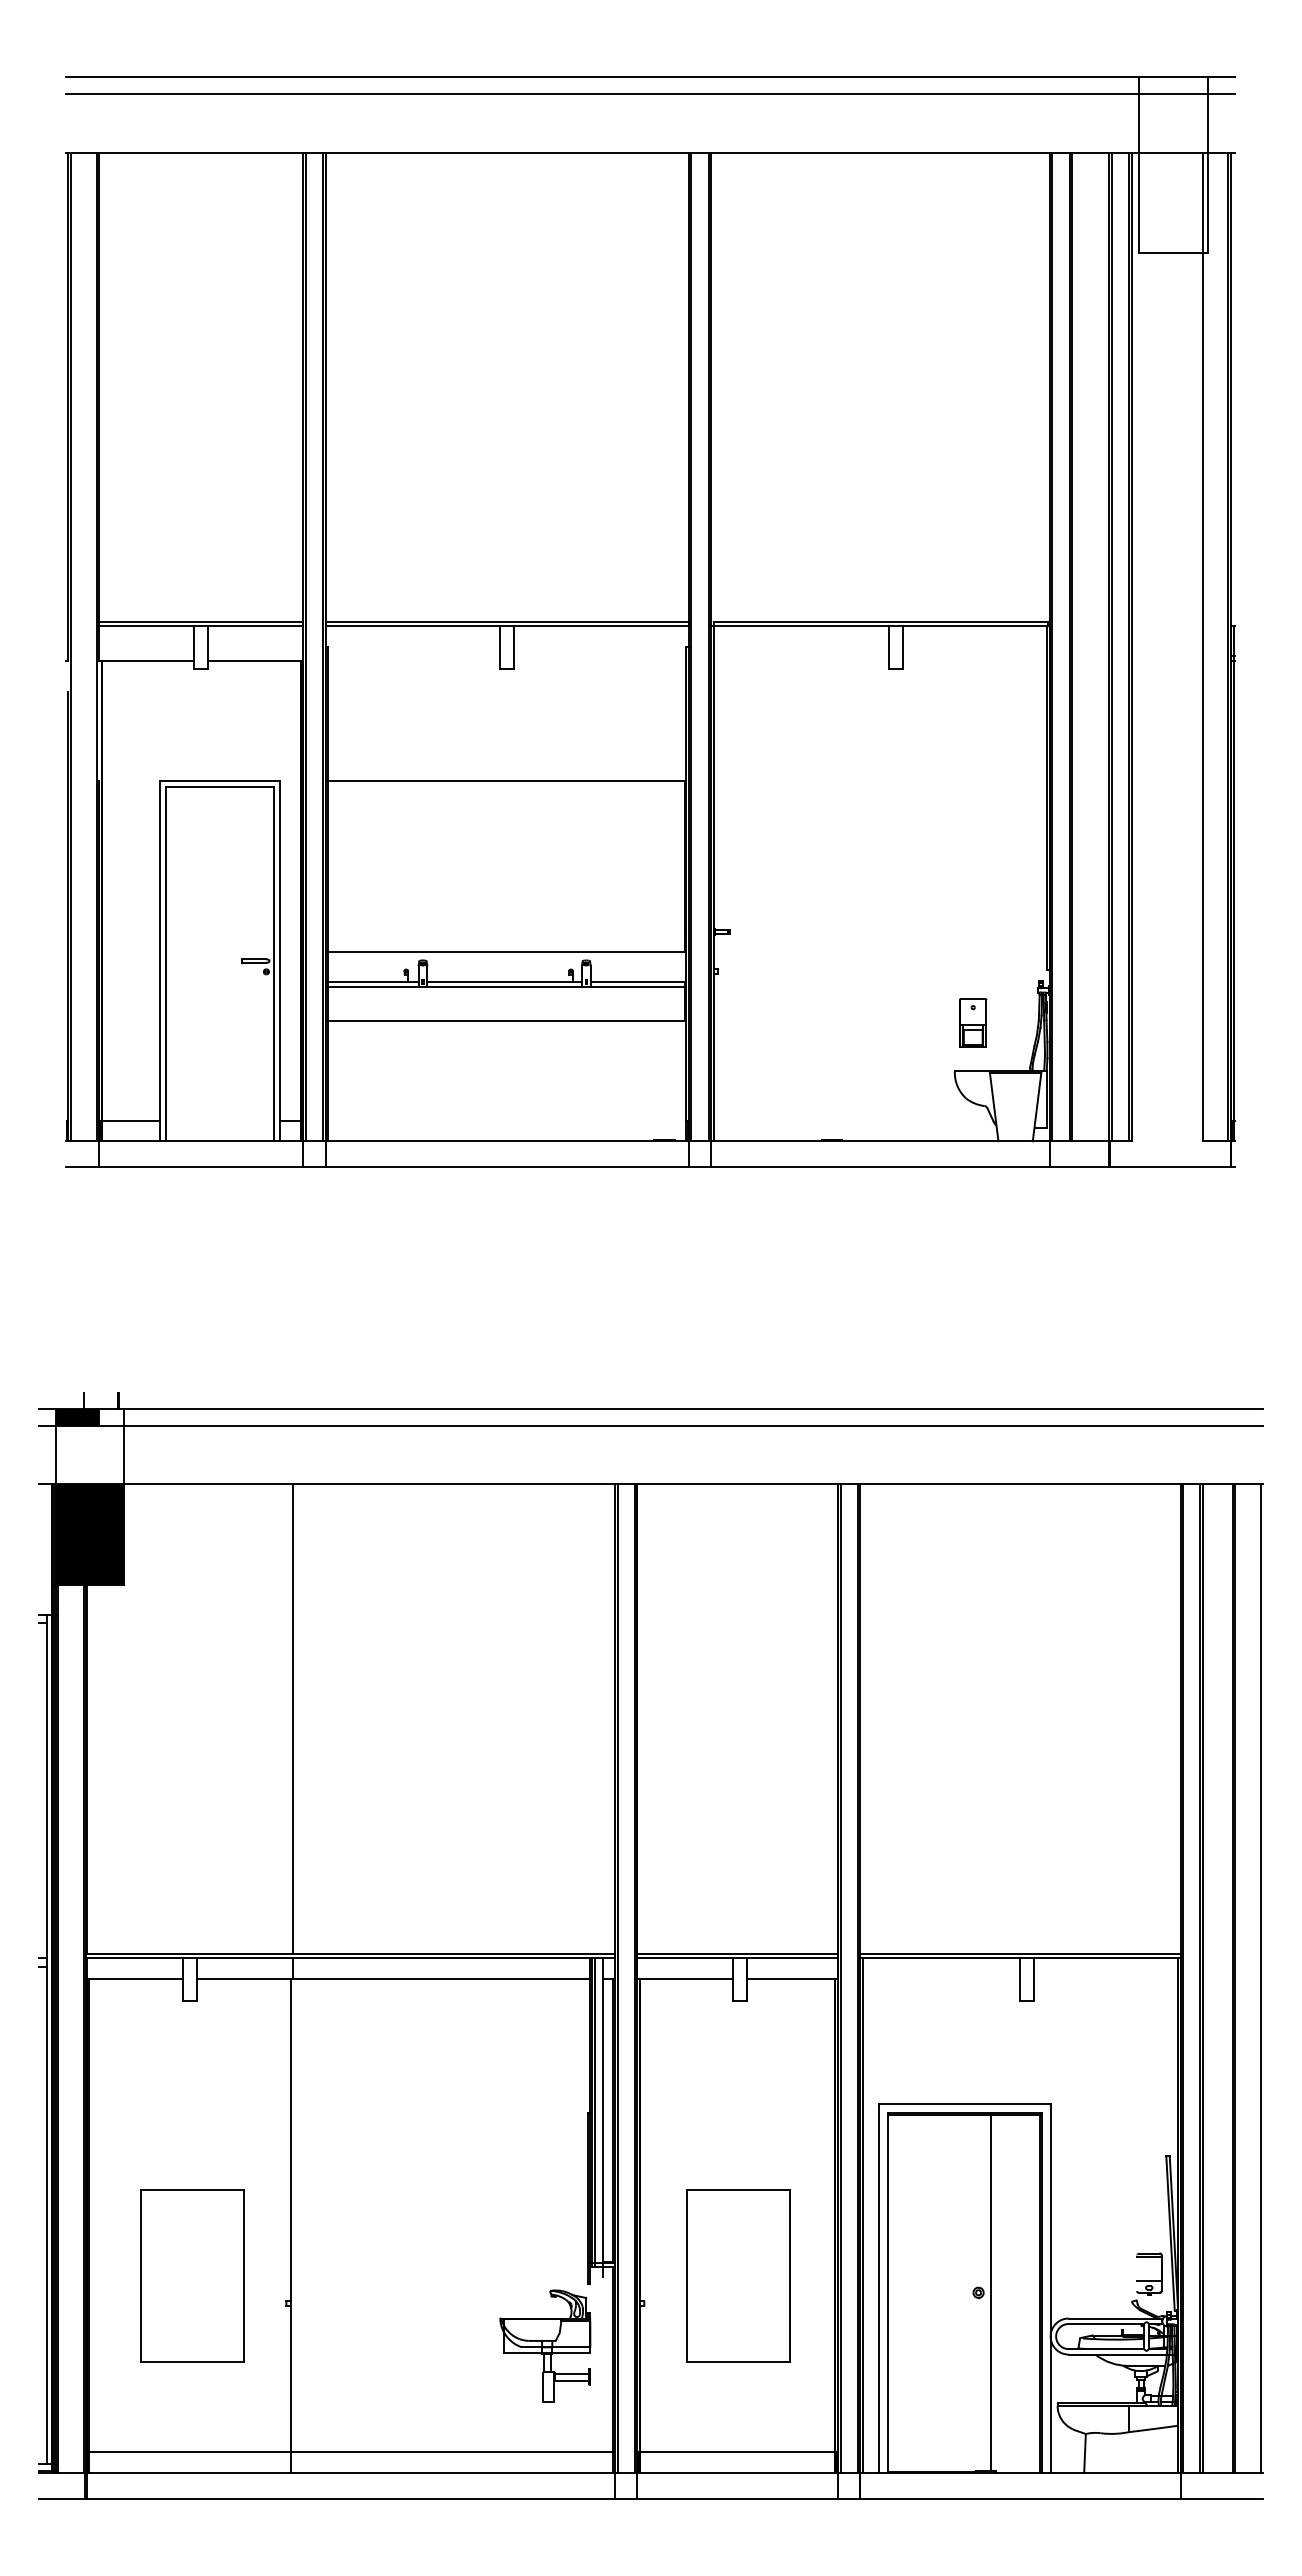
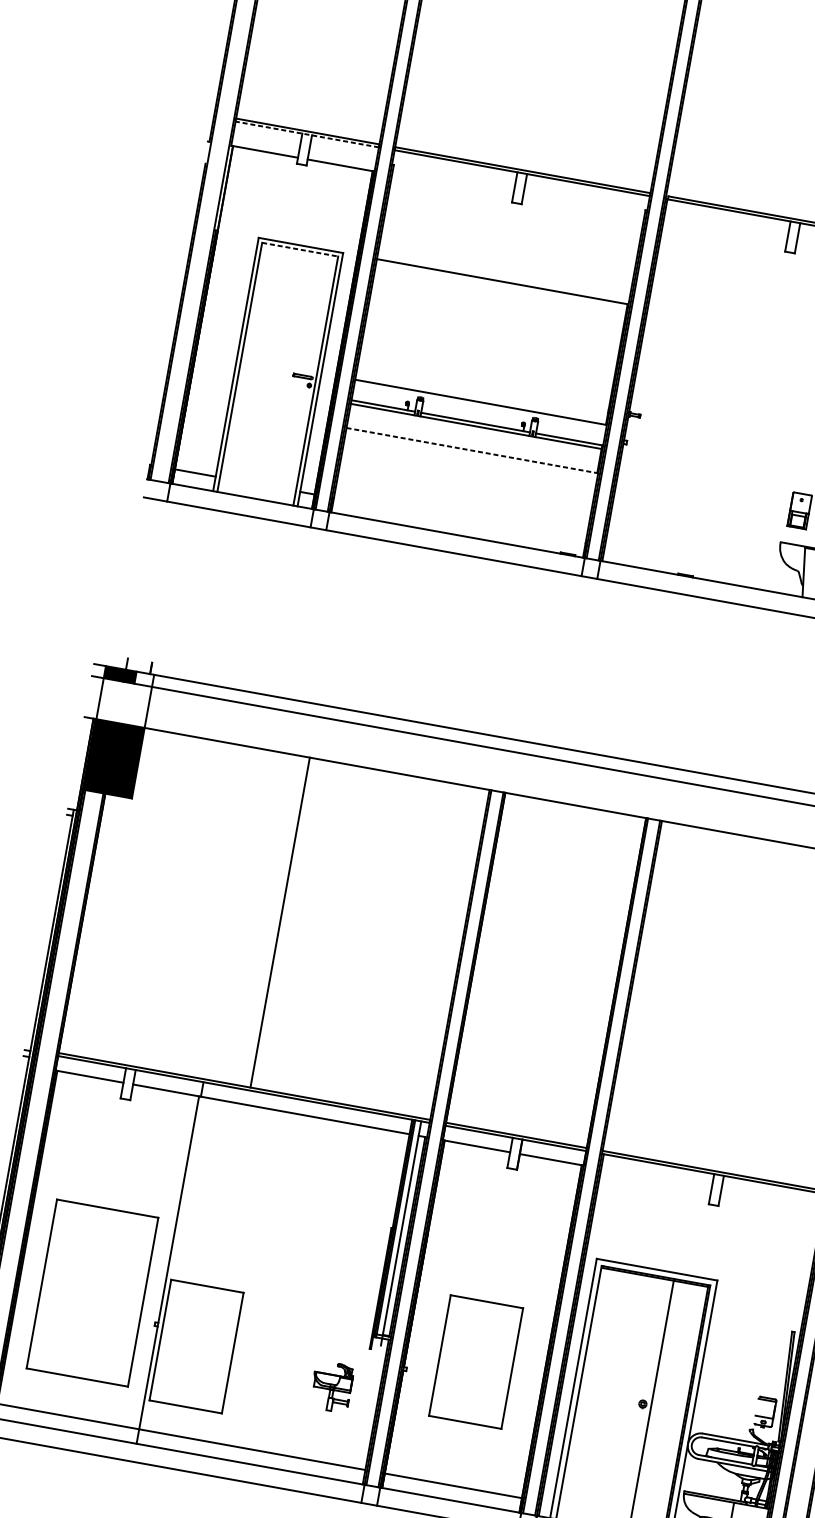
line: (201, 626) -> (307, 134), solid -> dashed
line: (220, 786) -> (300, 249), solid -> dashed
line: (507, 1021) -> (472, 450), solid -> dashed
line: (293, 1718) -> (280, 922), moved
part: (192, 2275) -> (92, 1292), size x1.4
part: (349, 2323) -> (196, 1346), added
part: (545, 2345) -> (331, 1386), size x0.6

